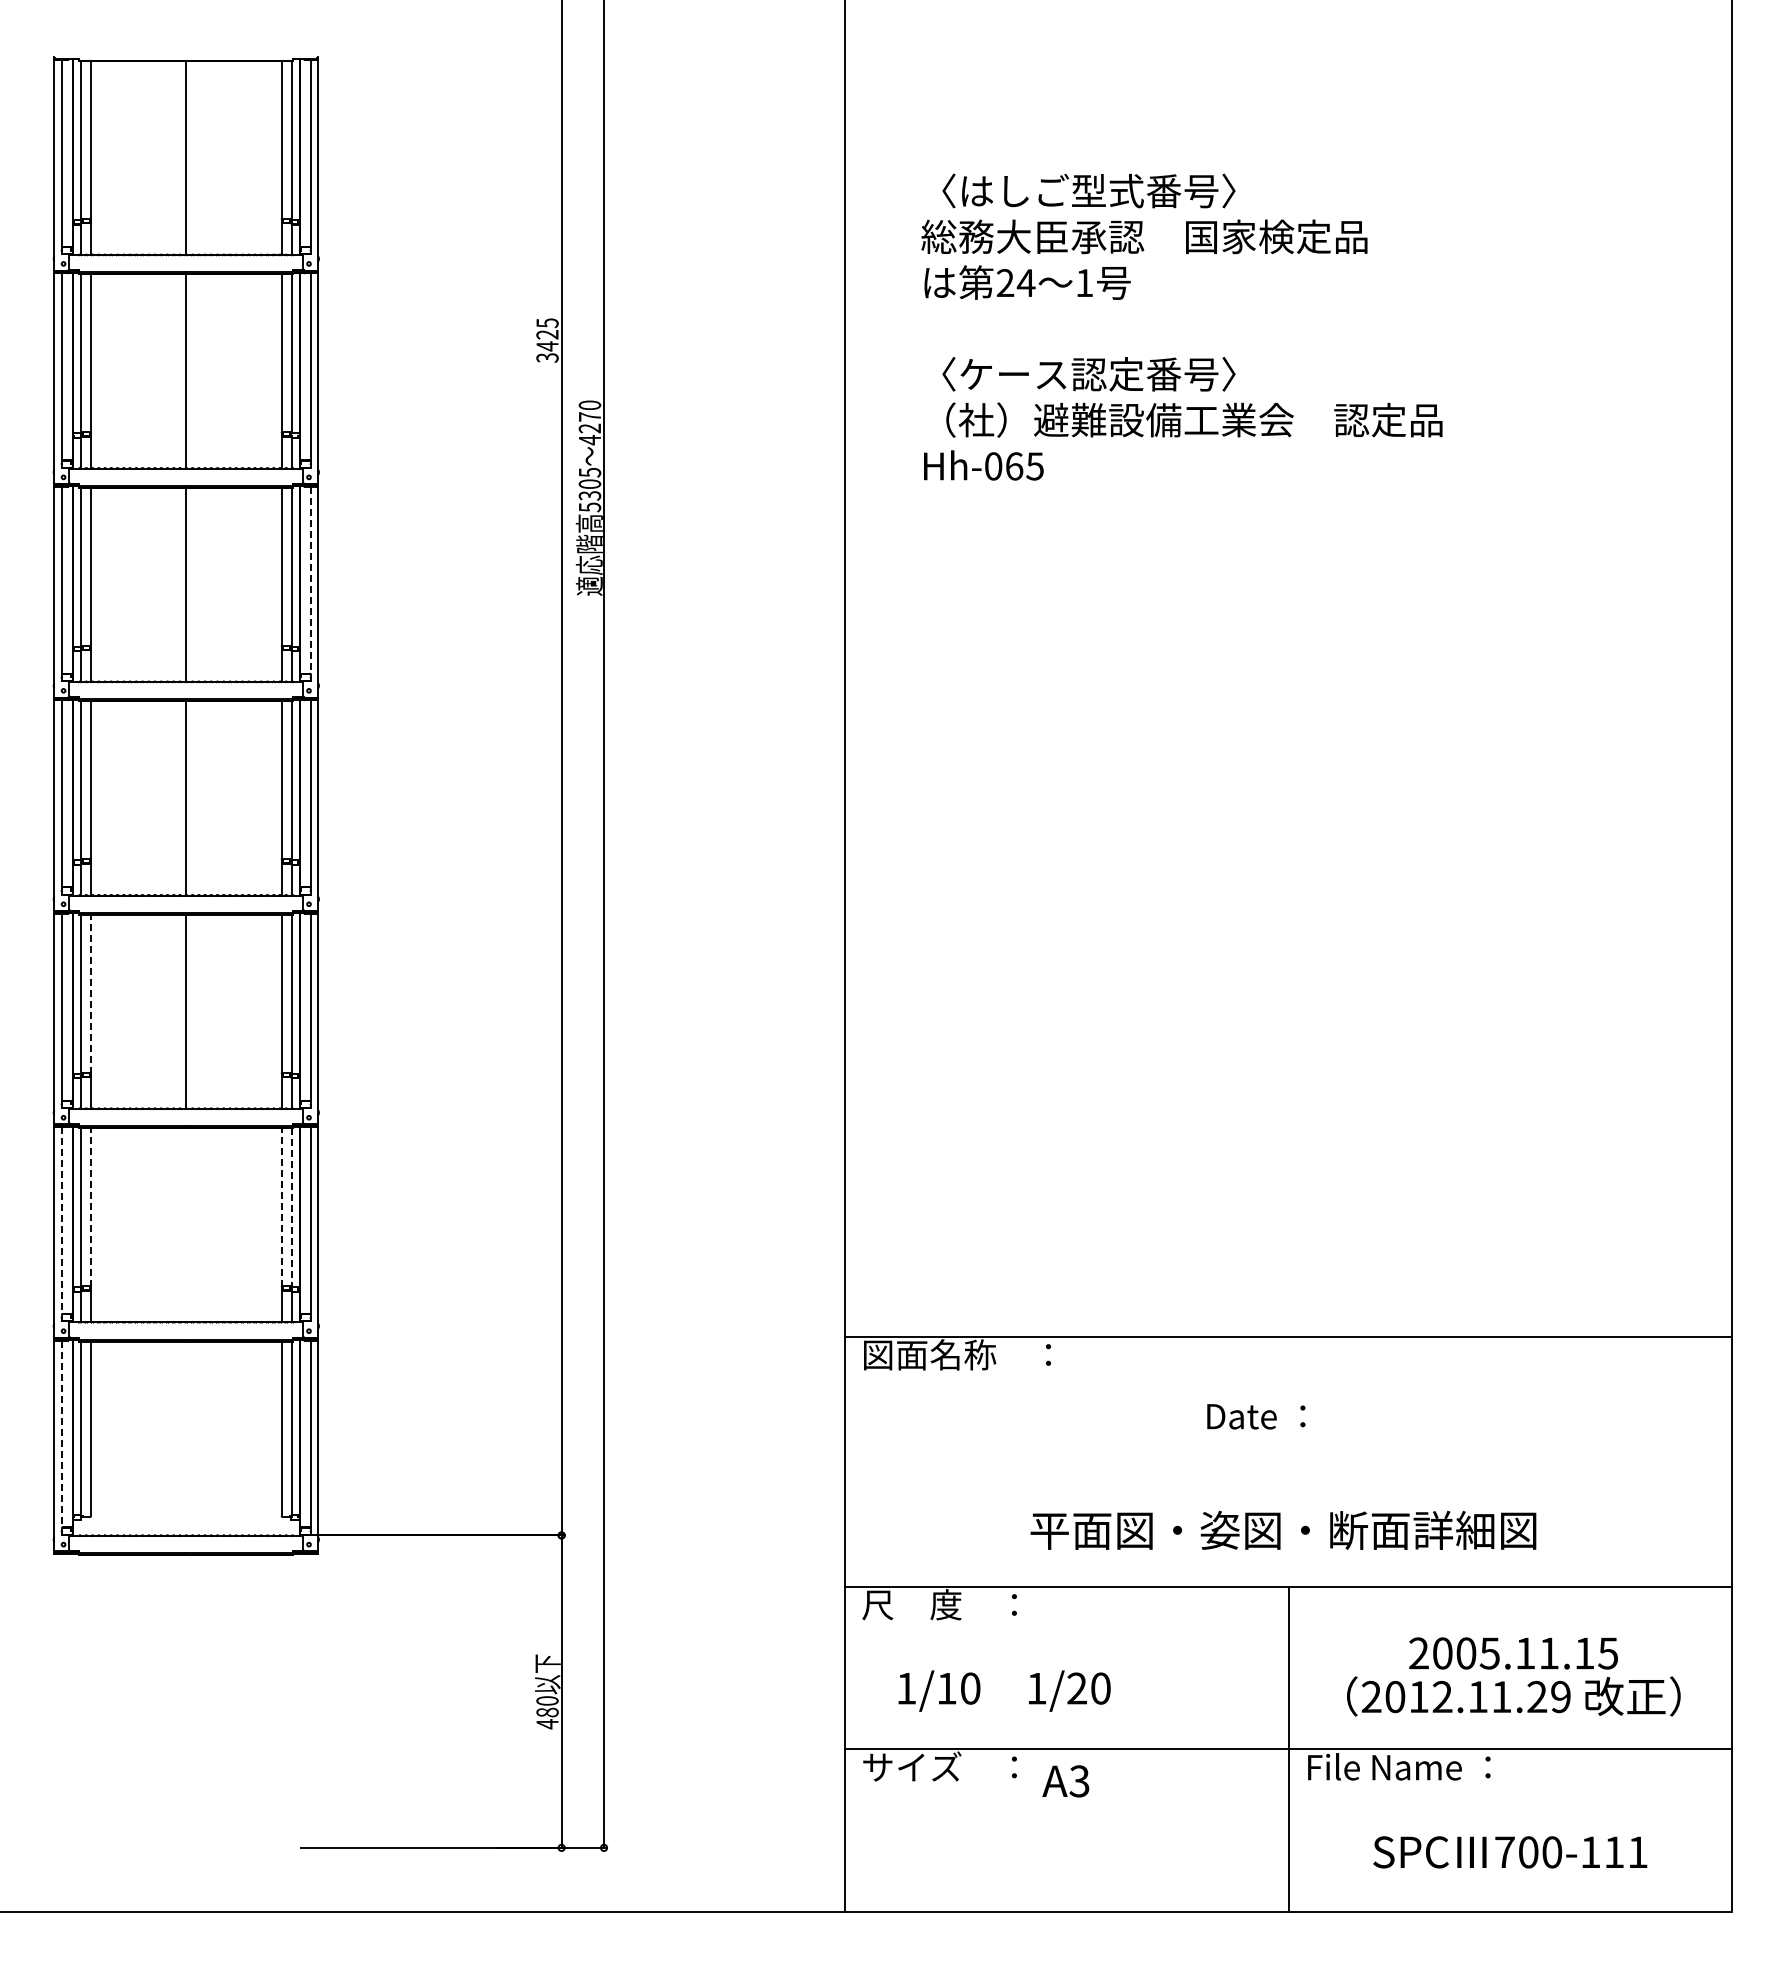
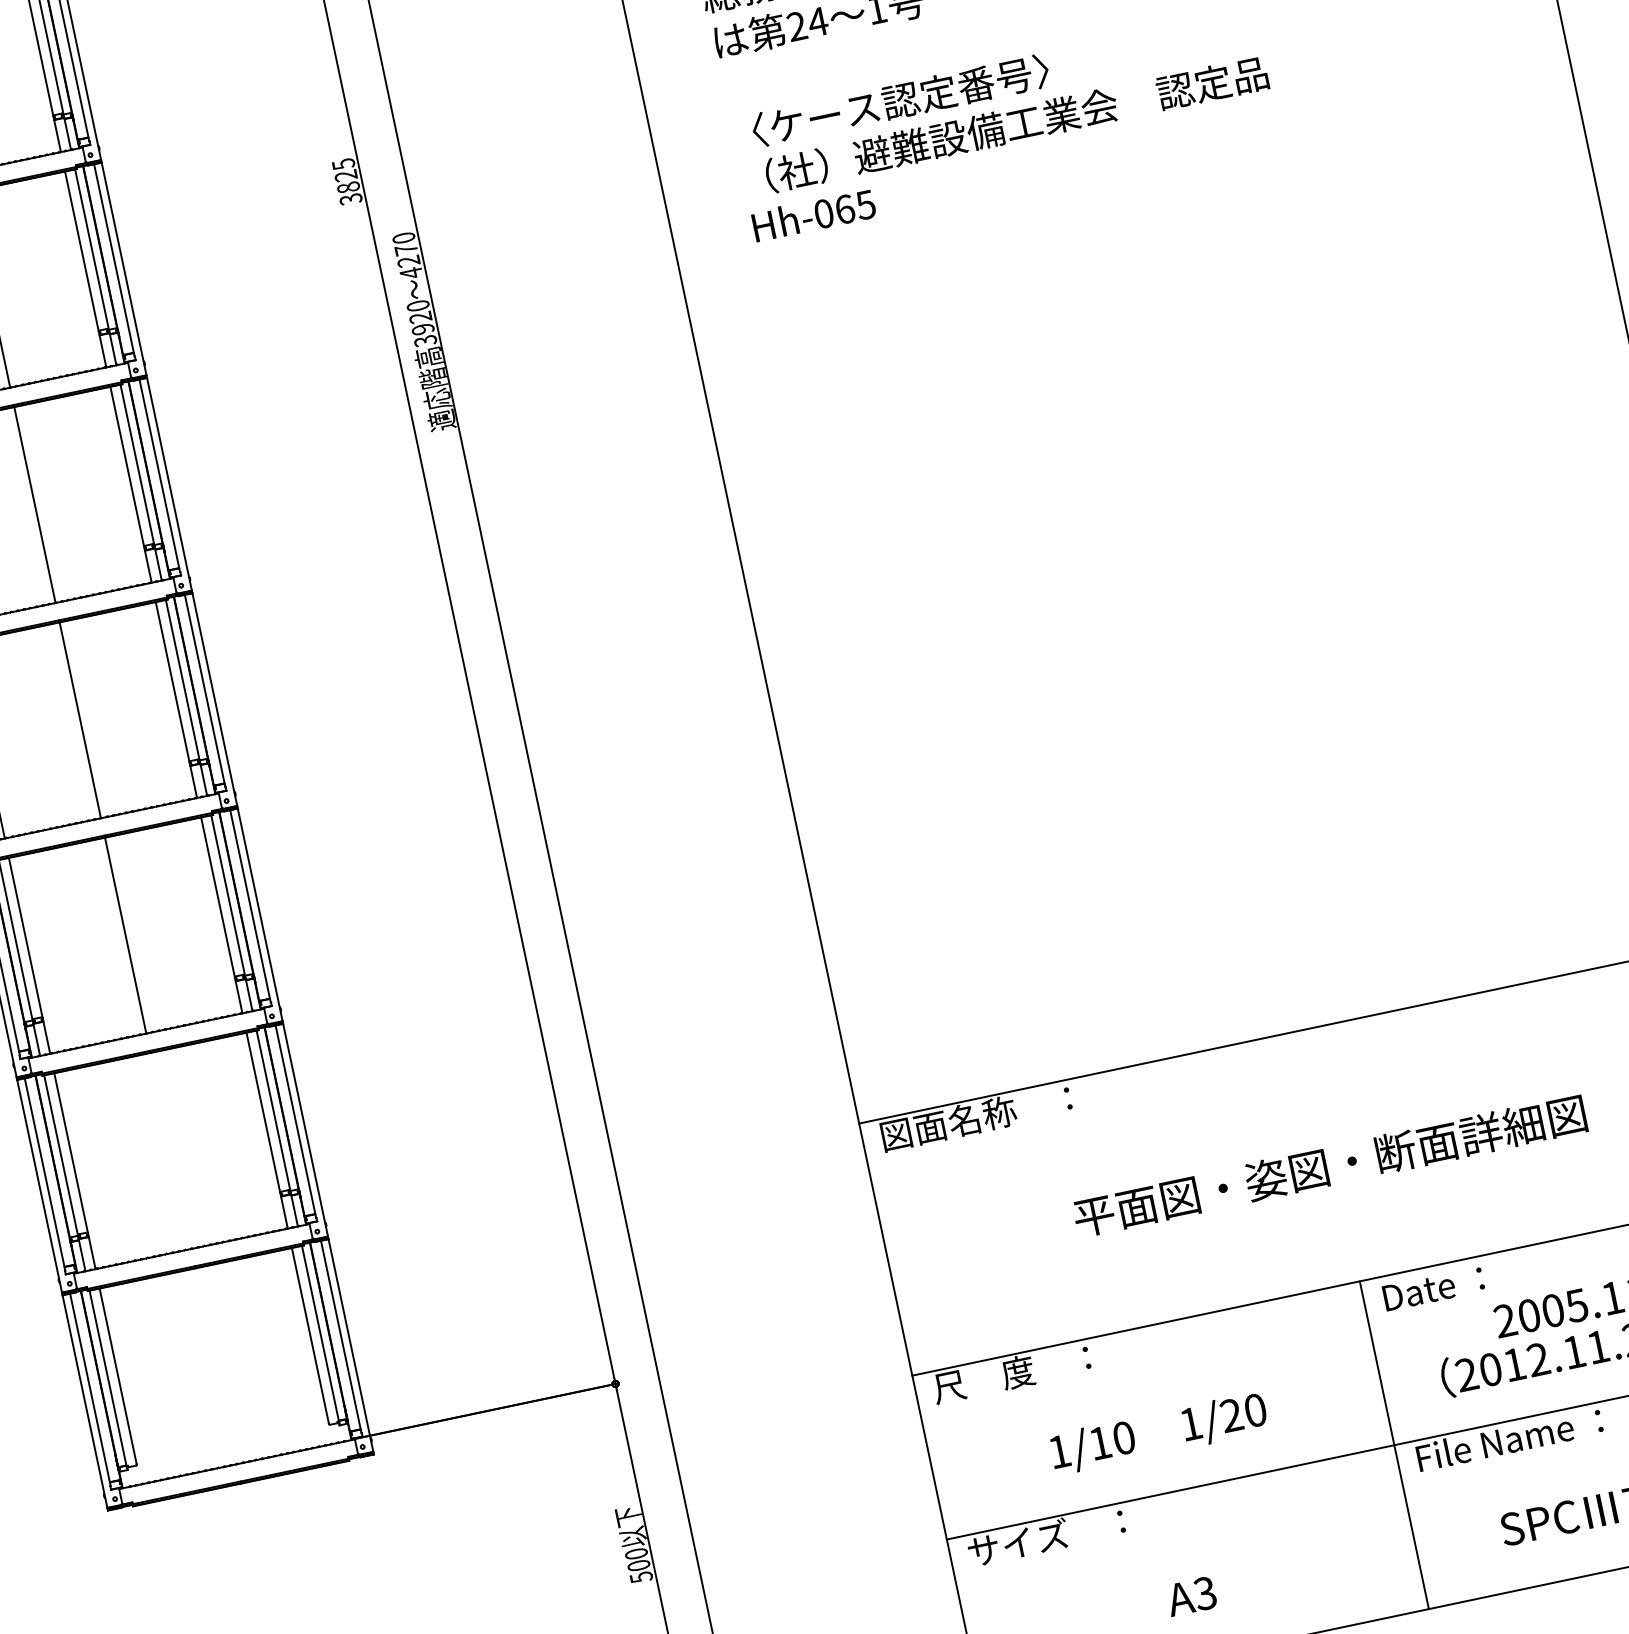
text: (547, 346) -> (348, 187), 3425 -> 3825
text: (589, 489) -> (421, 323), 5305 -> 3920
line: (310, 580) -> (159, 474), dashed -> solid
line: (91, 993) -> (26, 937), dashed -> solid
line: (91, 1207) -> (71, 1153), dashed -> solid
line: (281, 1207) -> (263, 1112), dashed -> solid
line: (291, 1207) -> (273, 1110), dashed -> solid
line: (61, 1220) -> (44, 1172), dashed -> solid
text: (1256, 1416) -> (1433, 1288), moved
line: (61, 1434) -> (89, 1388), dashed -> solid
text: (1283, 1529) -> (1329, 1165), moved
text: (1004, 1690) -> (1158, 1432), moved
text: (547, 1718) -> (640, 1571), 480 -> 500
text: (1065, 1781) -> (1191, 1596), moved

